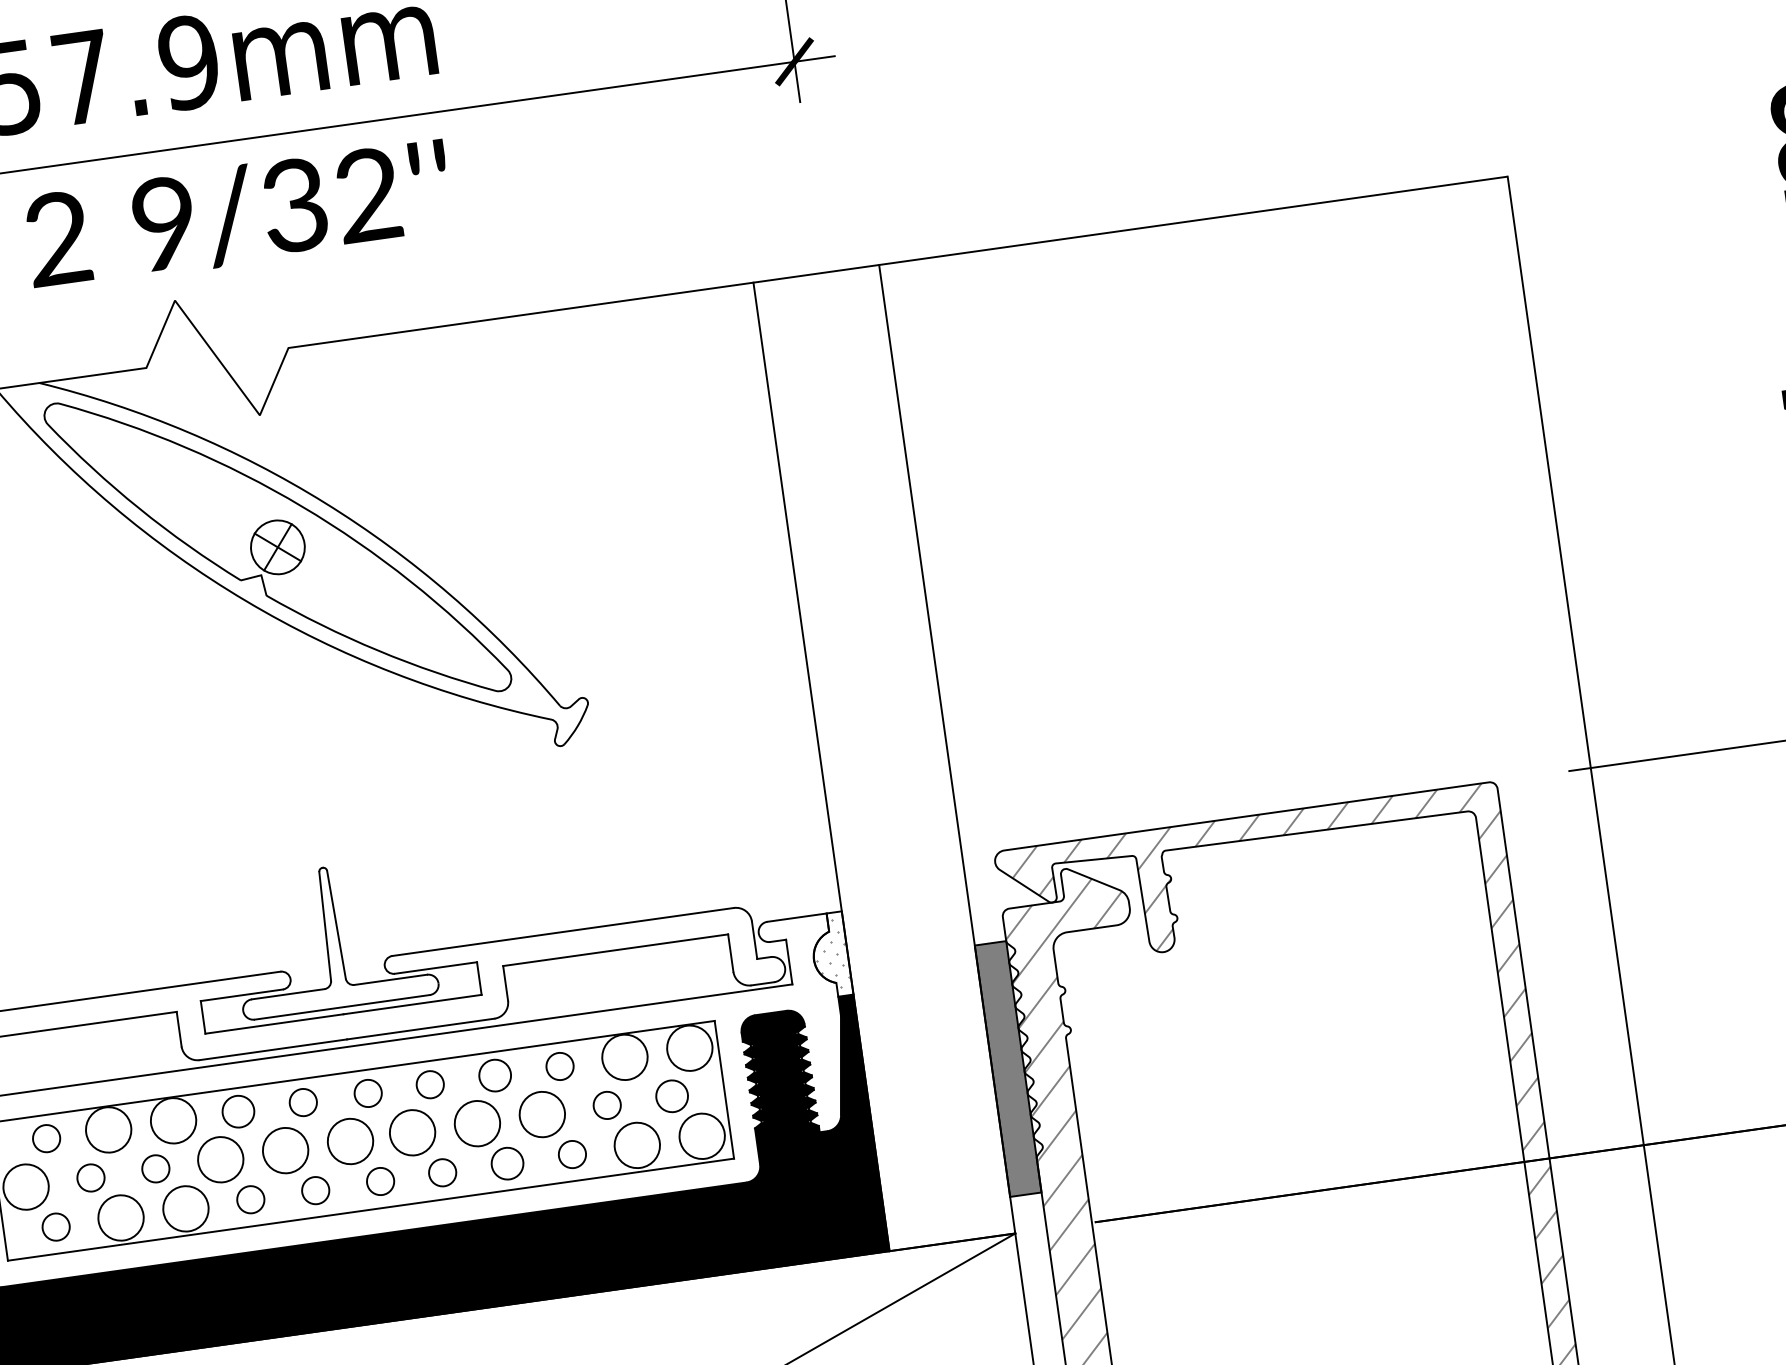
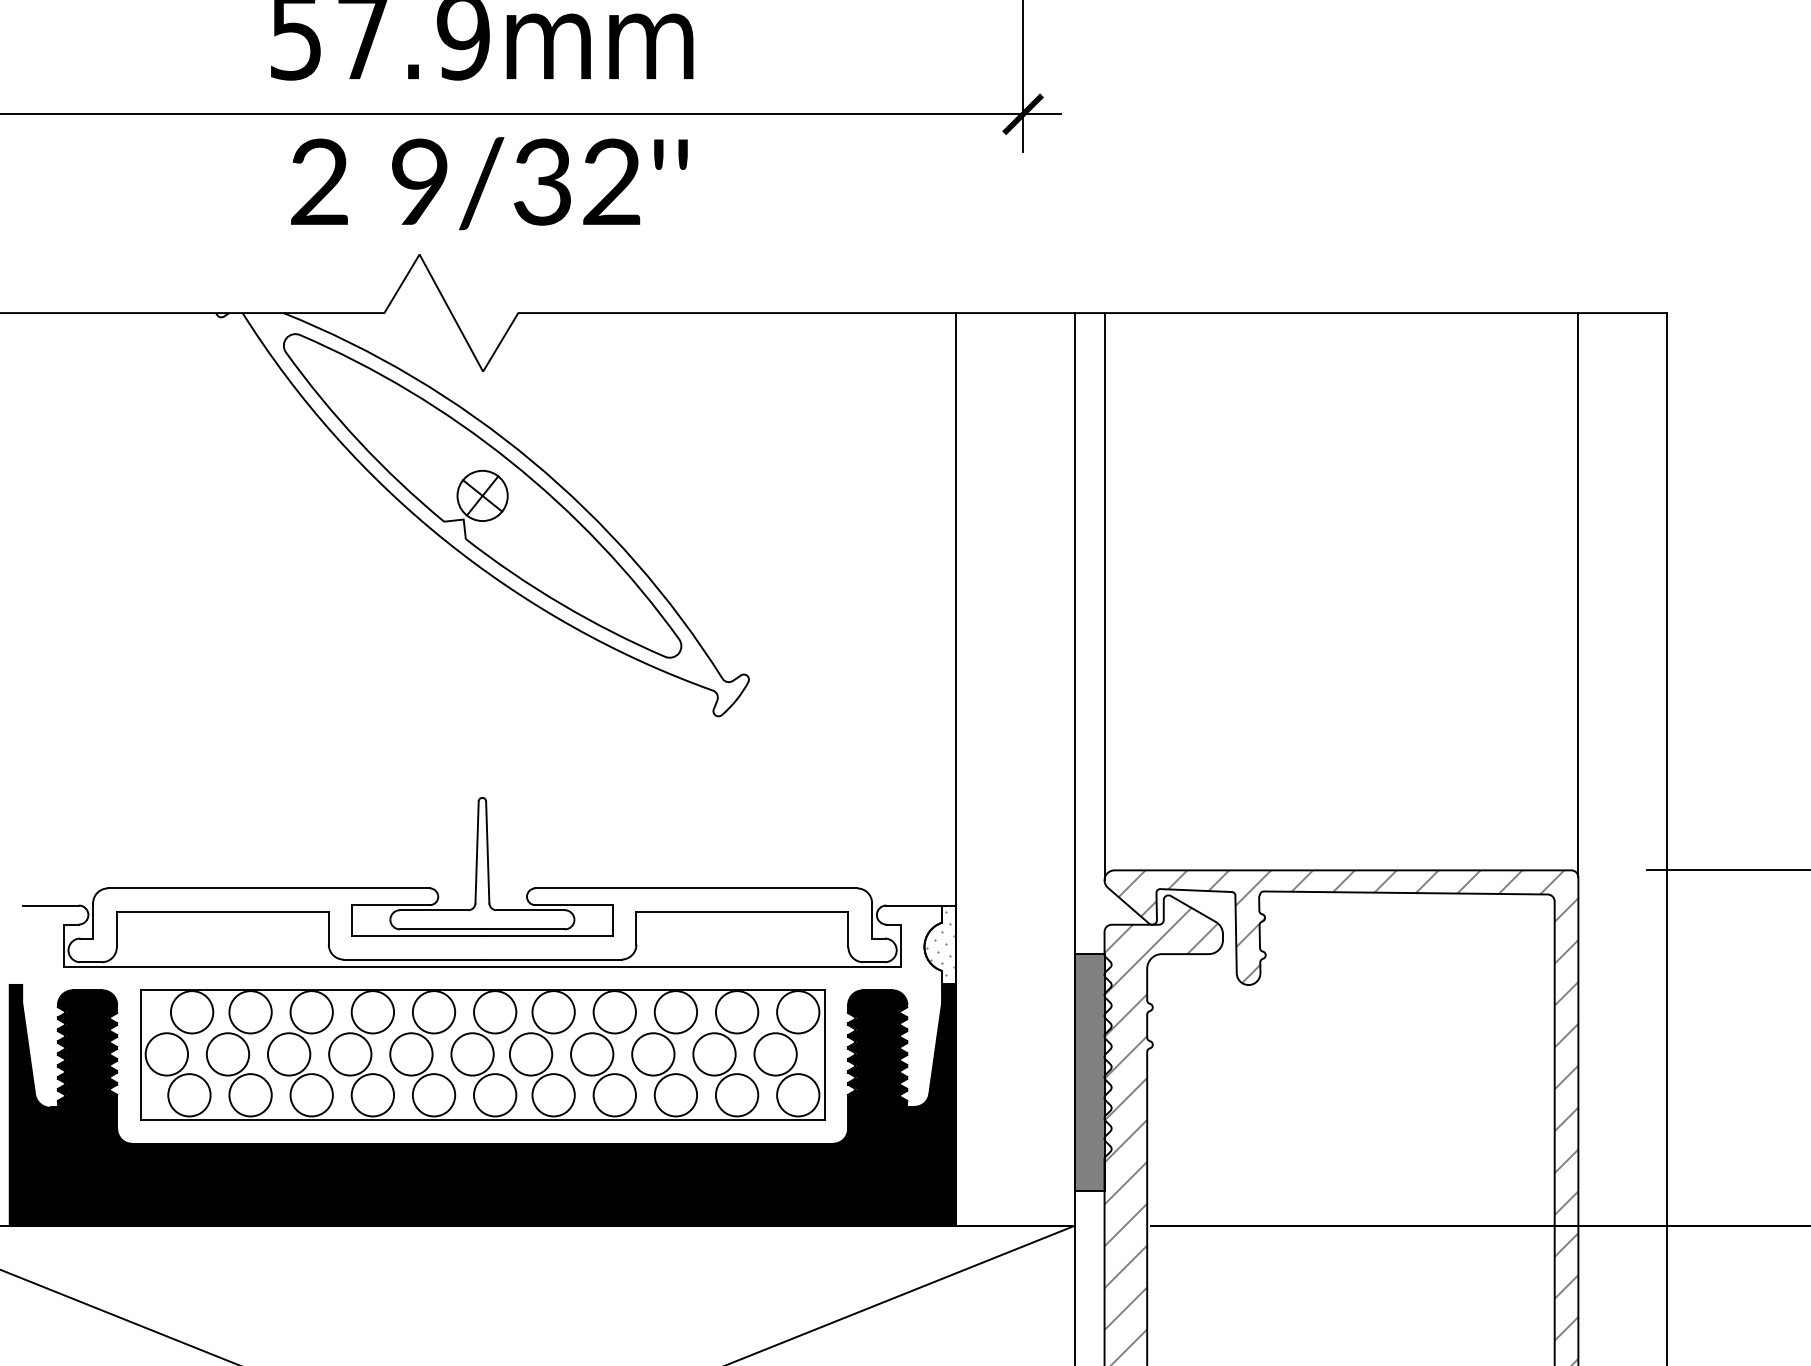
line: (1455, 489) -> (1578, 595), added
line: (952, 561) -> (1104, 596), added
circle: (559, 1066) -> (675, 1012), size x1.67
circle: (494, 1075) -> (614, 1012), size x1.43
circle: (430, 1084) -> (553, 1012), size x1.67
circle: (368, 1093) -> (495, 1012), size x1.67
circle: (671, 1096) -> (775, 1054), size x1.43
circle: (302, 1102) -> (433, 1012), size x1.67
circle: (607, 1105) -> (714, 1054), size x1.67
circle: (238, 1111) -> (372, 1012), size x1.43
circle: (46, 1138) -> (191, 1012), size x1.67
circle: (571, 1154) -> (675, 1095), size x1.67
circle: (507, 1163) -> (614, 1095), size x1.43
circle: (155, 1169) -> (288, 1054), size x1.67
circle: (442, 1173) -> (553, 1095), size x1.67
circle: (90, 1178) -> (227, 1054), size x1.67
circle: (380, 1181) -> (495, 1095), size x1.67
circle: (315, 1190) -> (433, 1095), size x1.67
circle: (250, 1200) -> (372, 1095), size x1.67
circle: (56, 1227) -> (189, 1095), size x1.67

